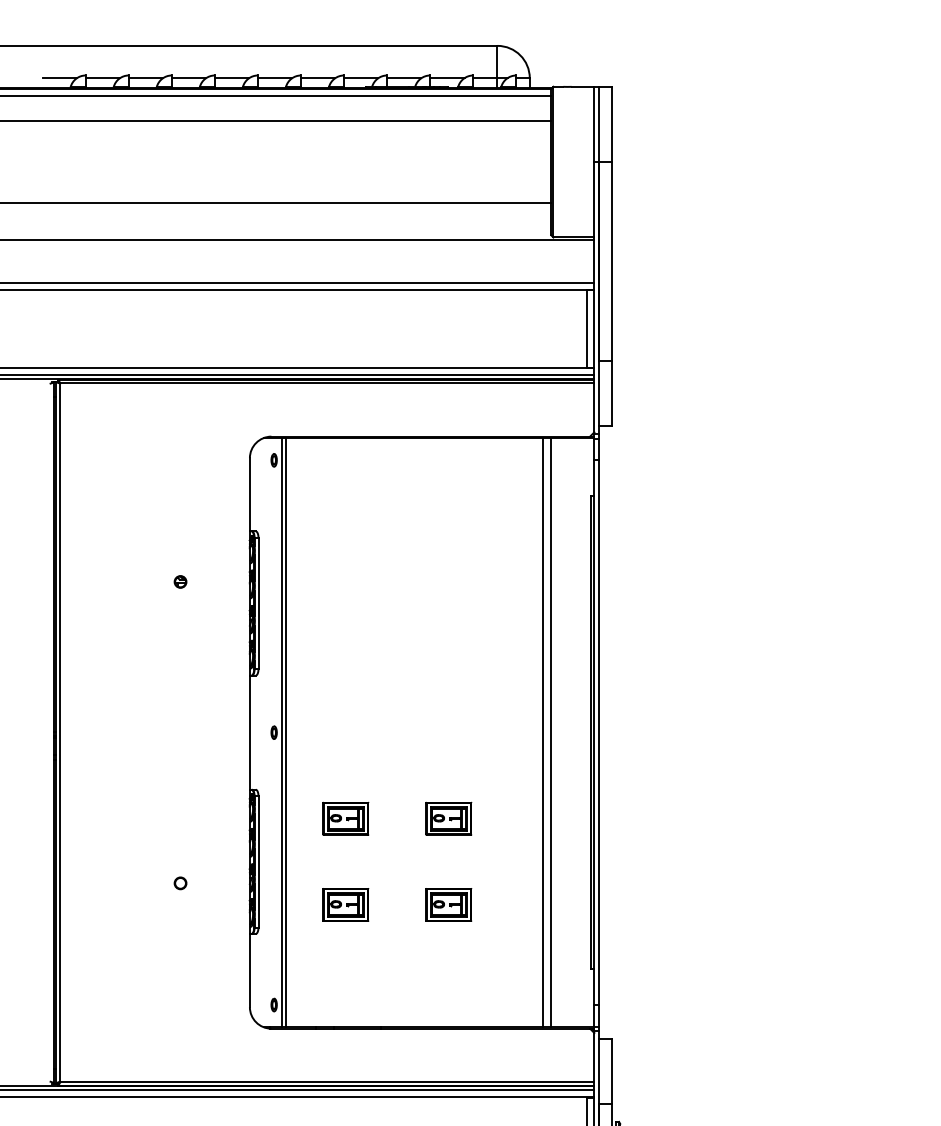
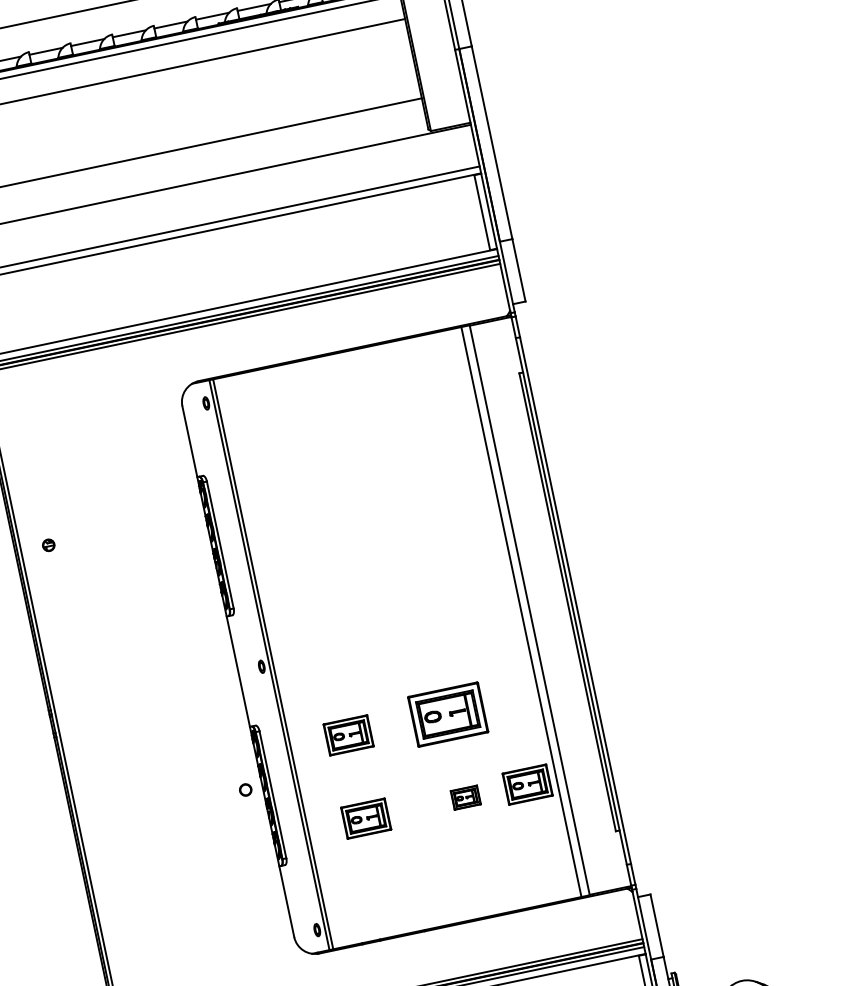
part: (180, 581) -> (48, 544), moved
part: (448, 818) -> (447, 714), size x1.6
part: (180, 883) -> (245, 790), moved
part: (448, 904) -> (465, 797), size x0.6
part: (512, 904) -> (527, 784), added

